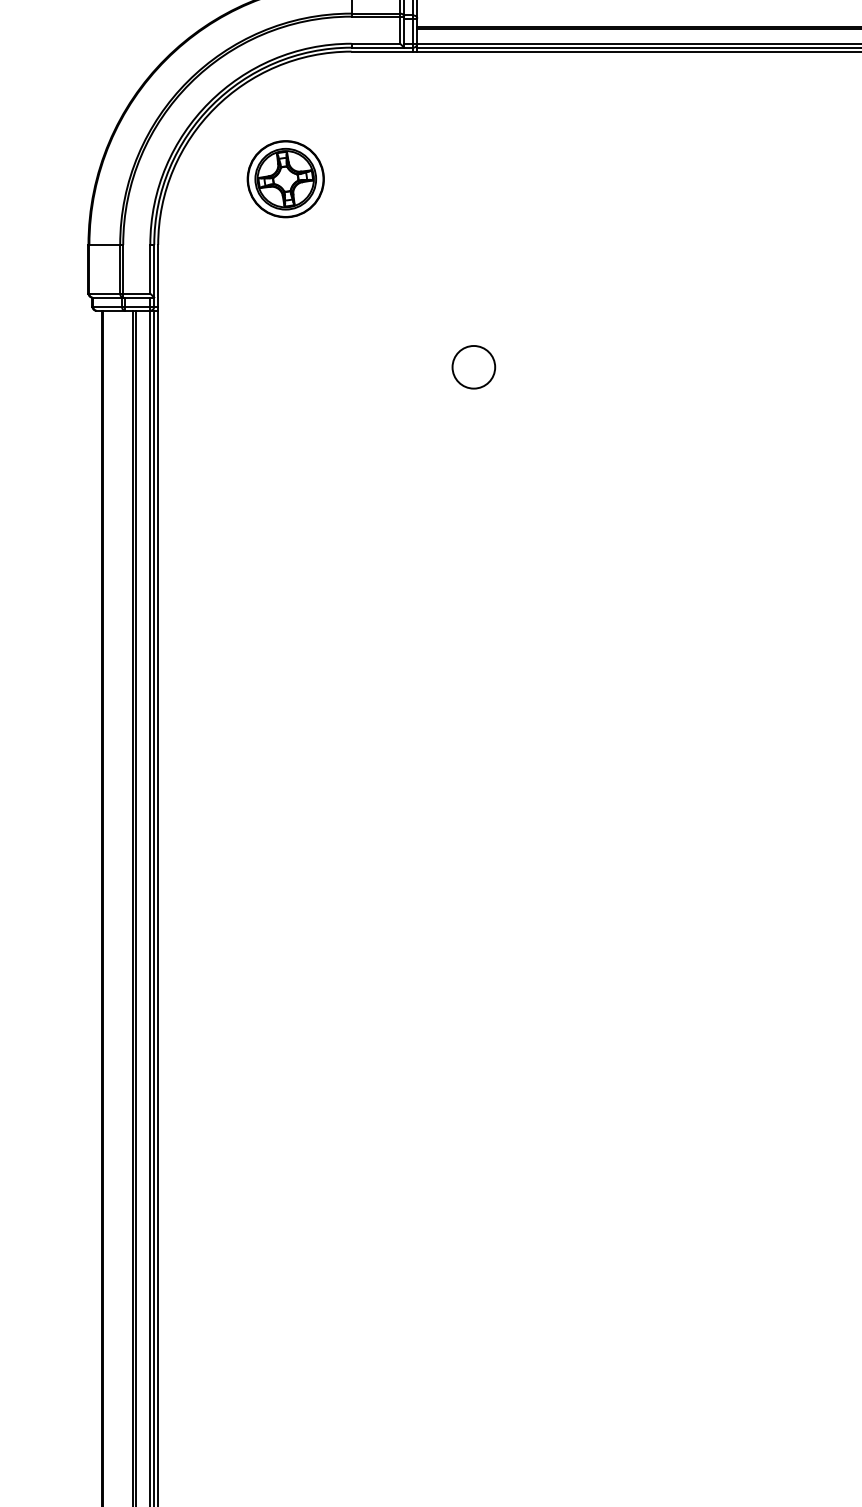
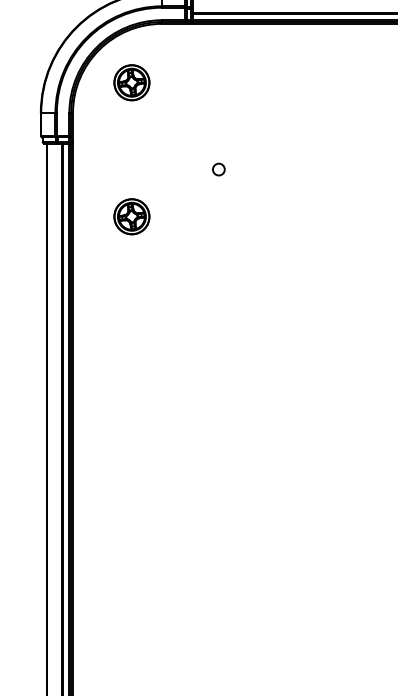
circle: (473, 366) -> (218, 169), size x0.6
part: (284, 468) -> (131, 216), added

